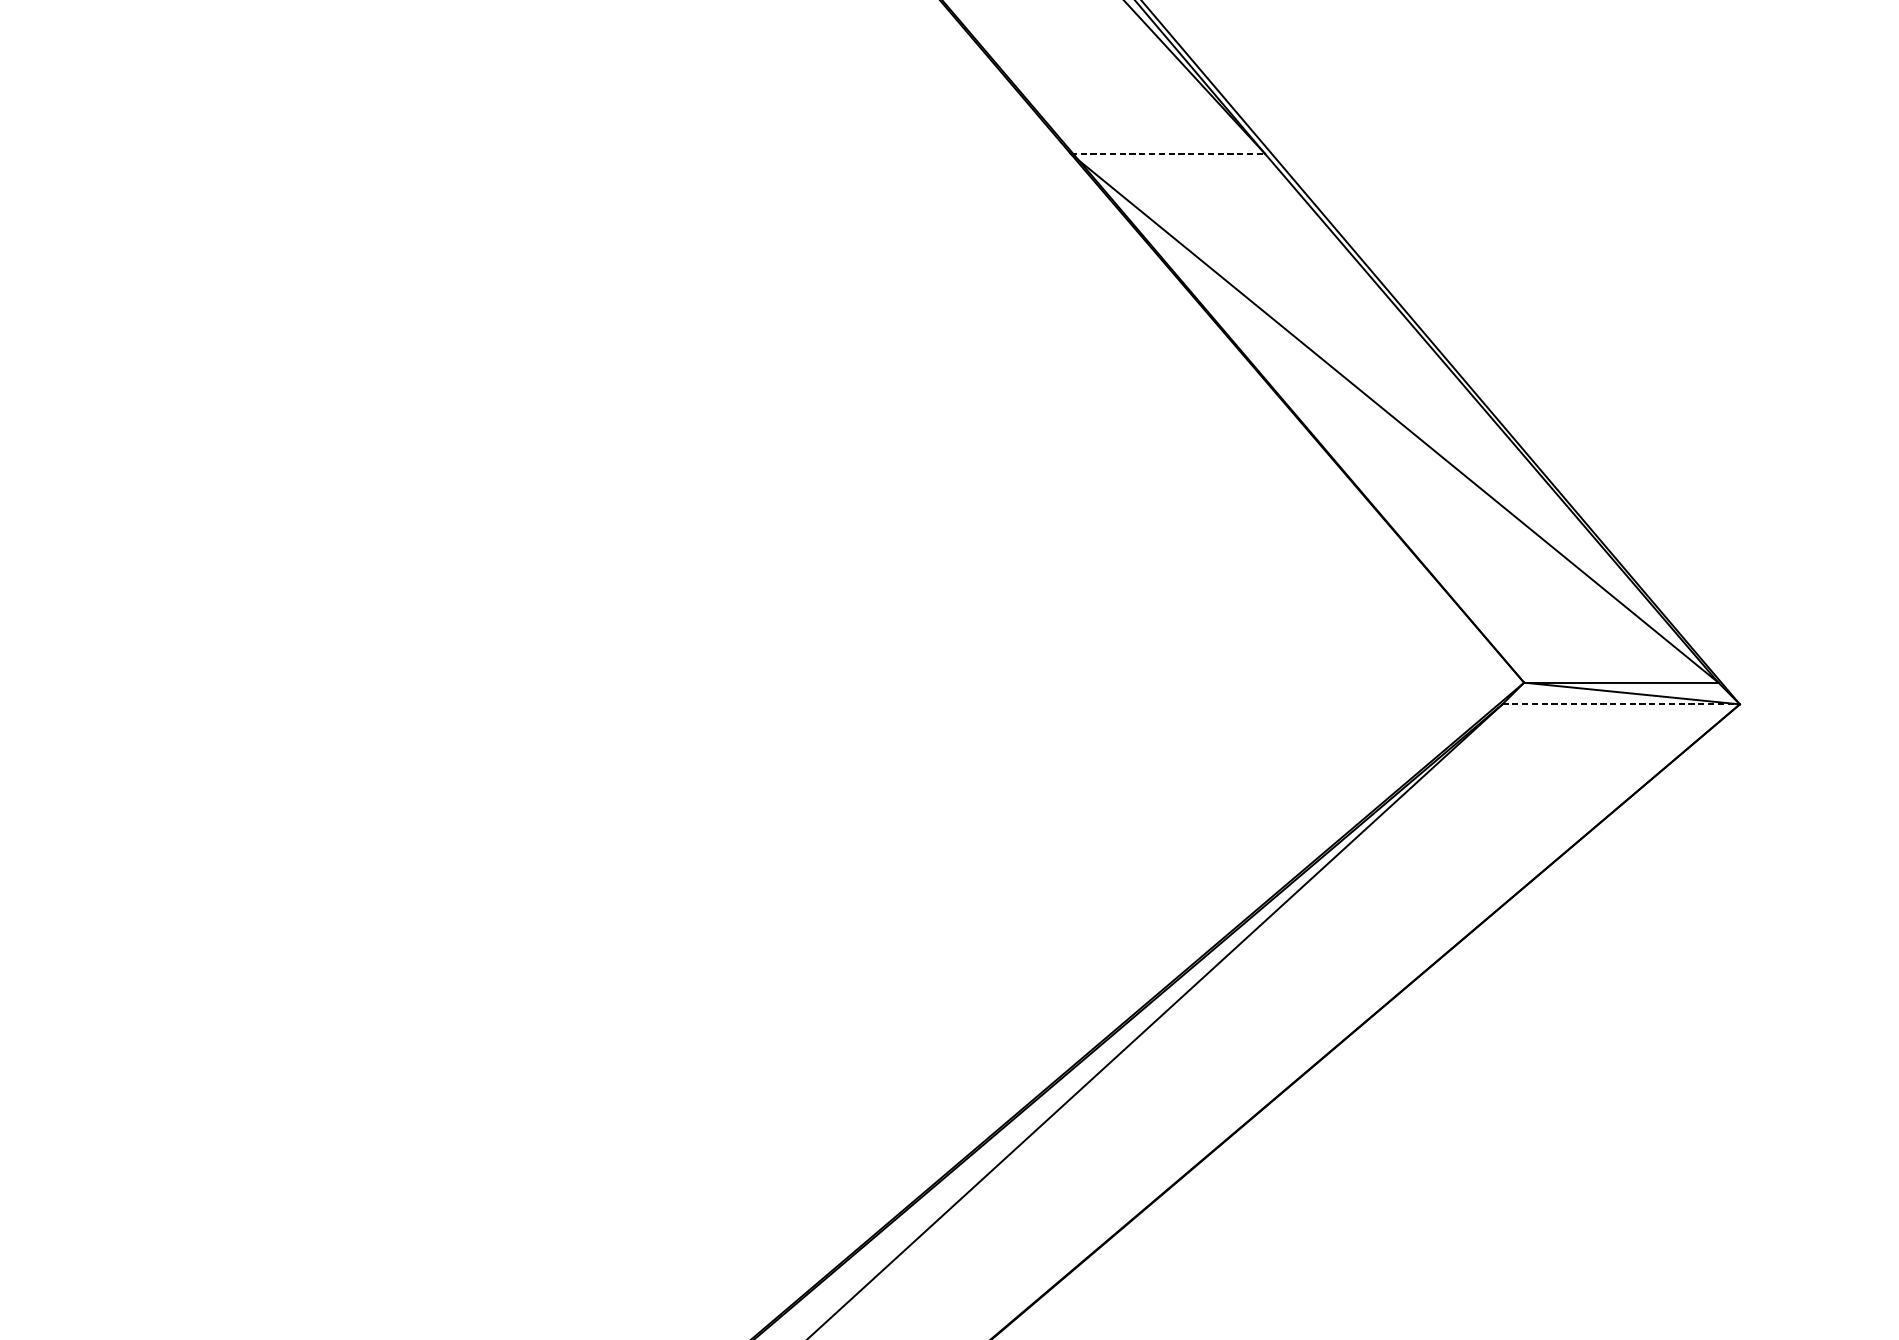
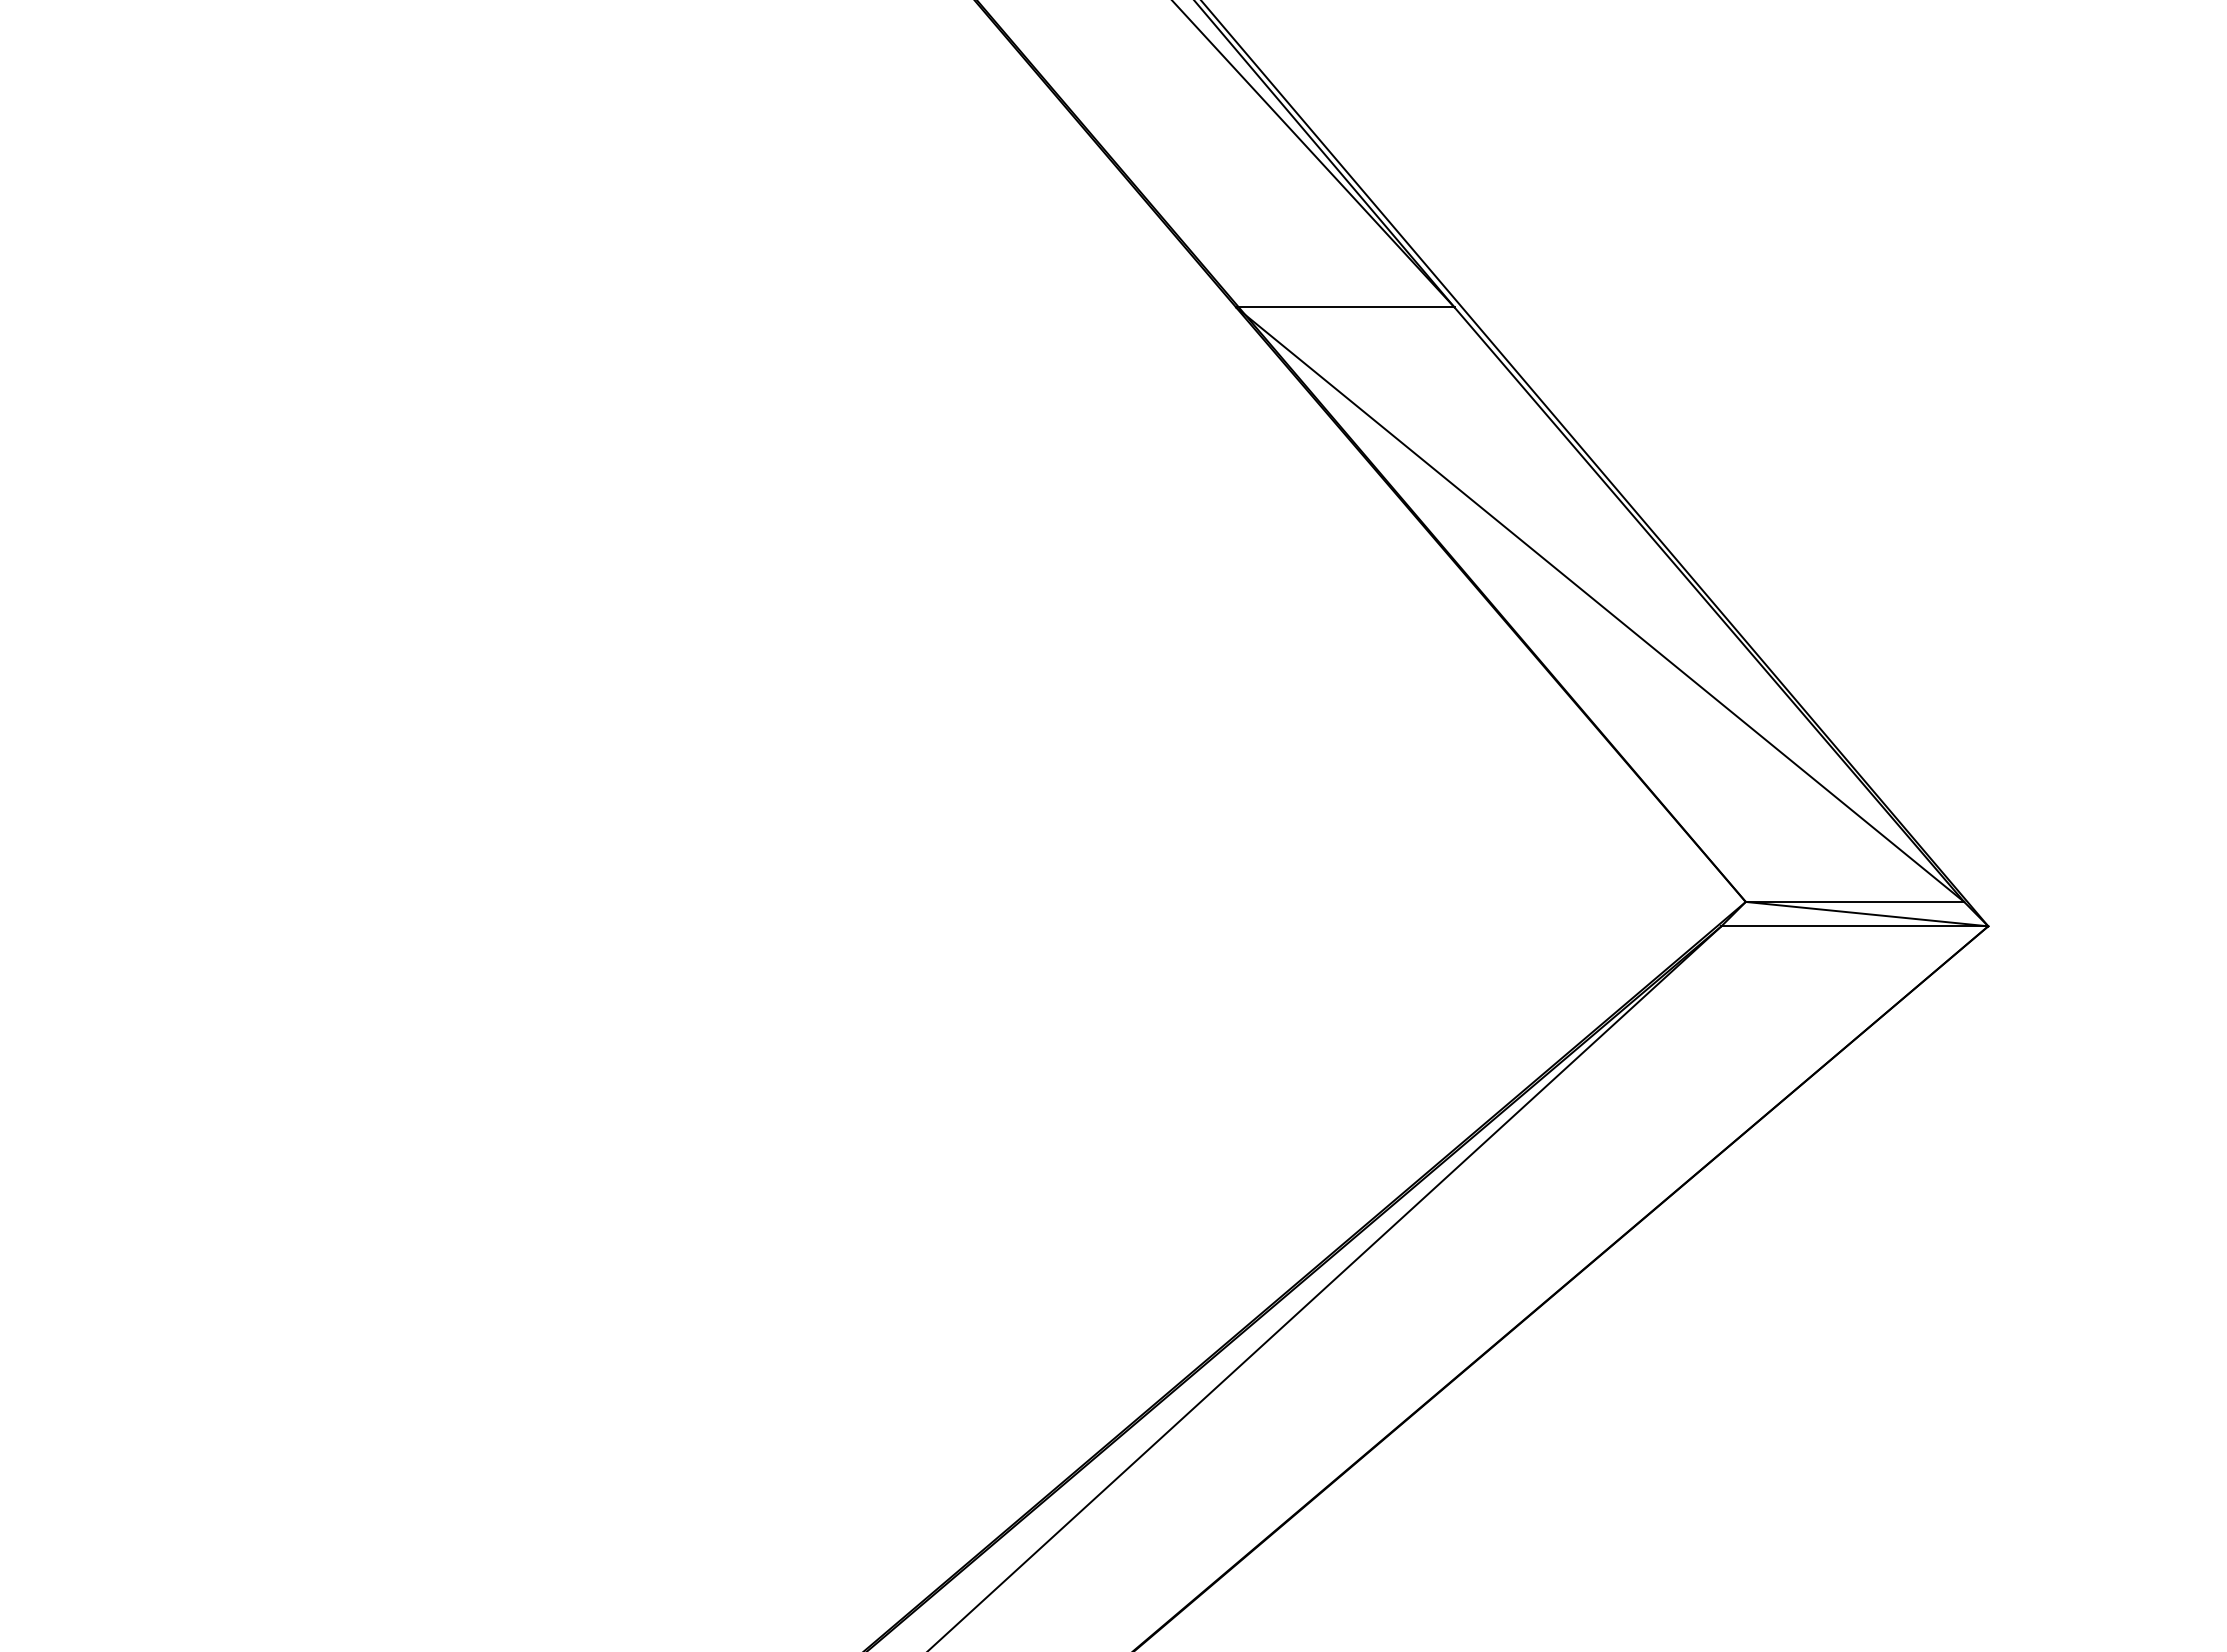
line: (1167, 153) -> (1345, 307), dashed -> solid
line: (1621, 704) -> (1855, 926), dashed -> solid

